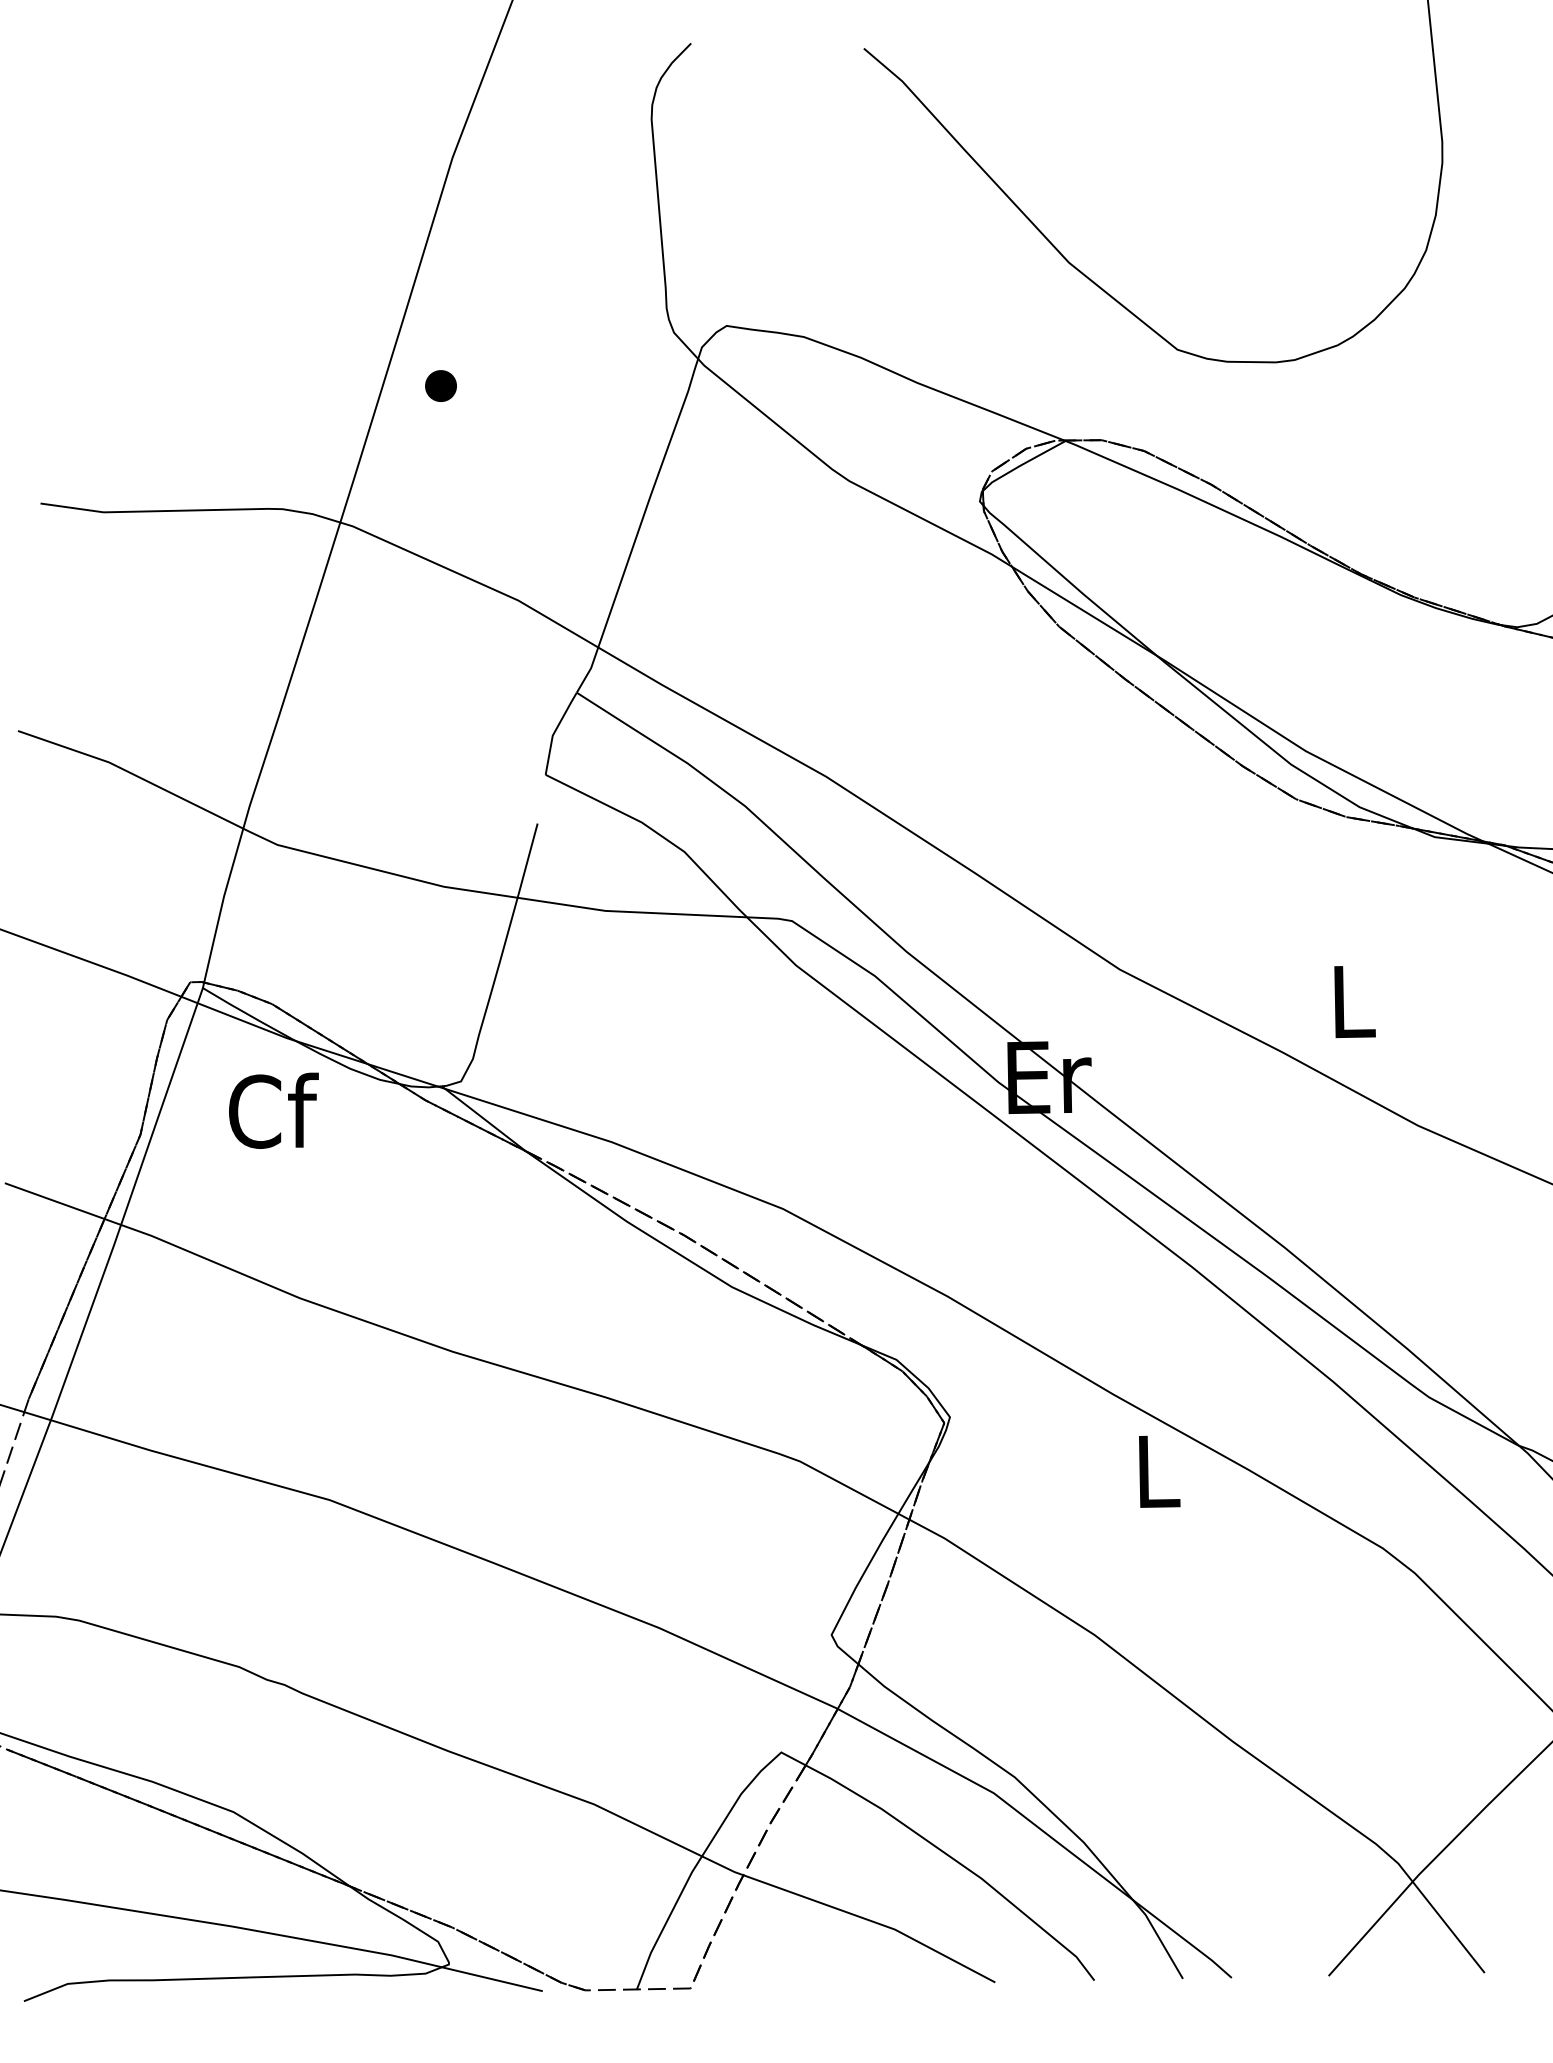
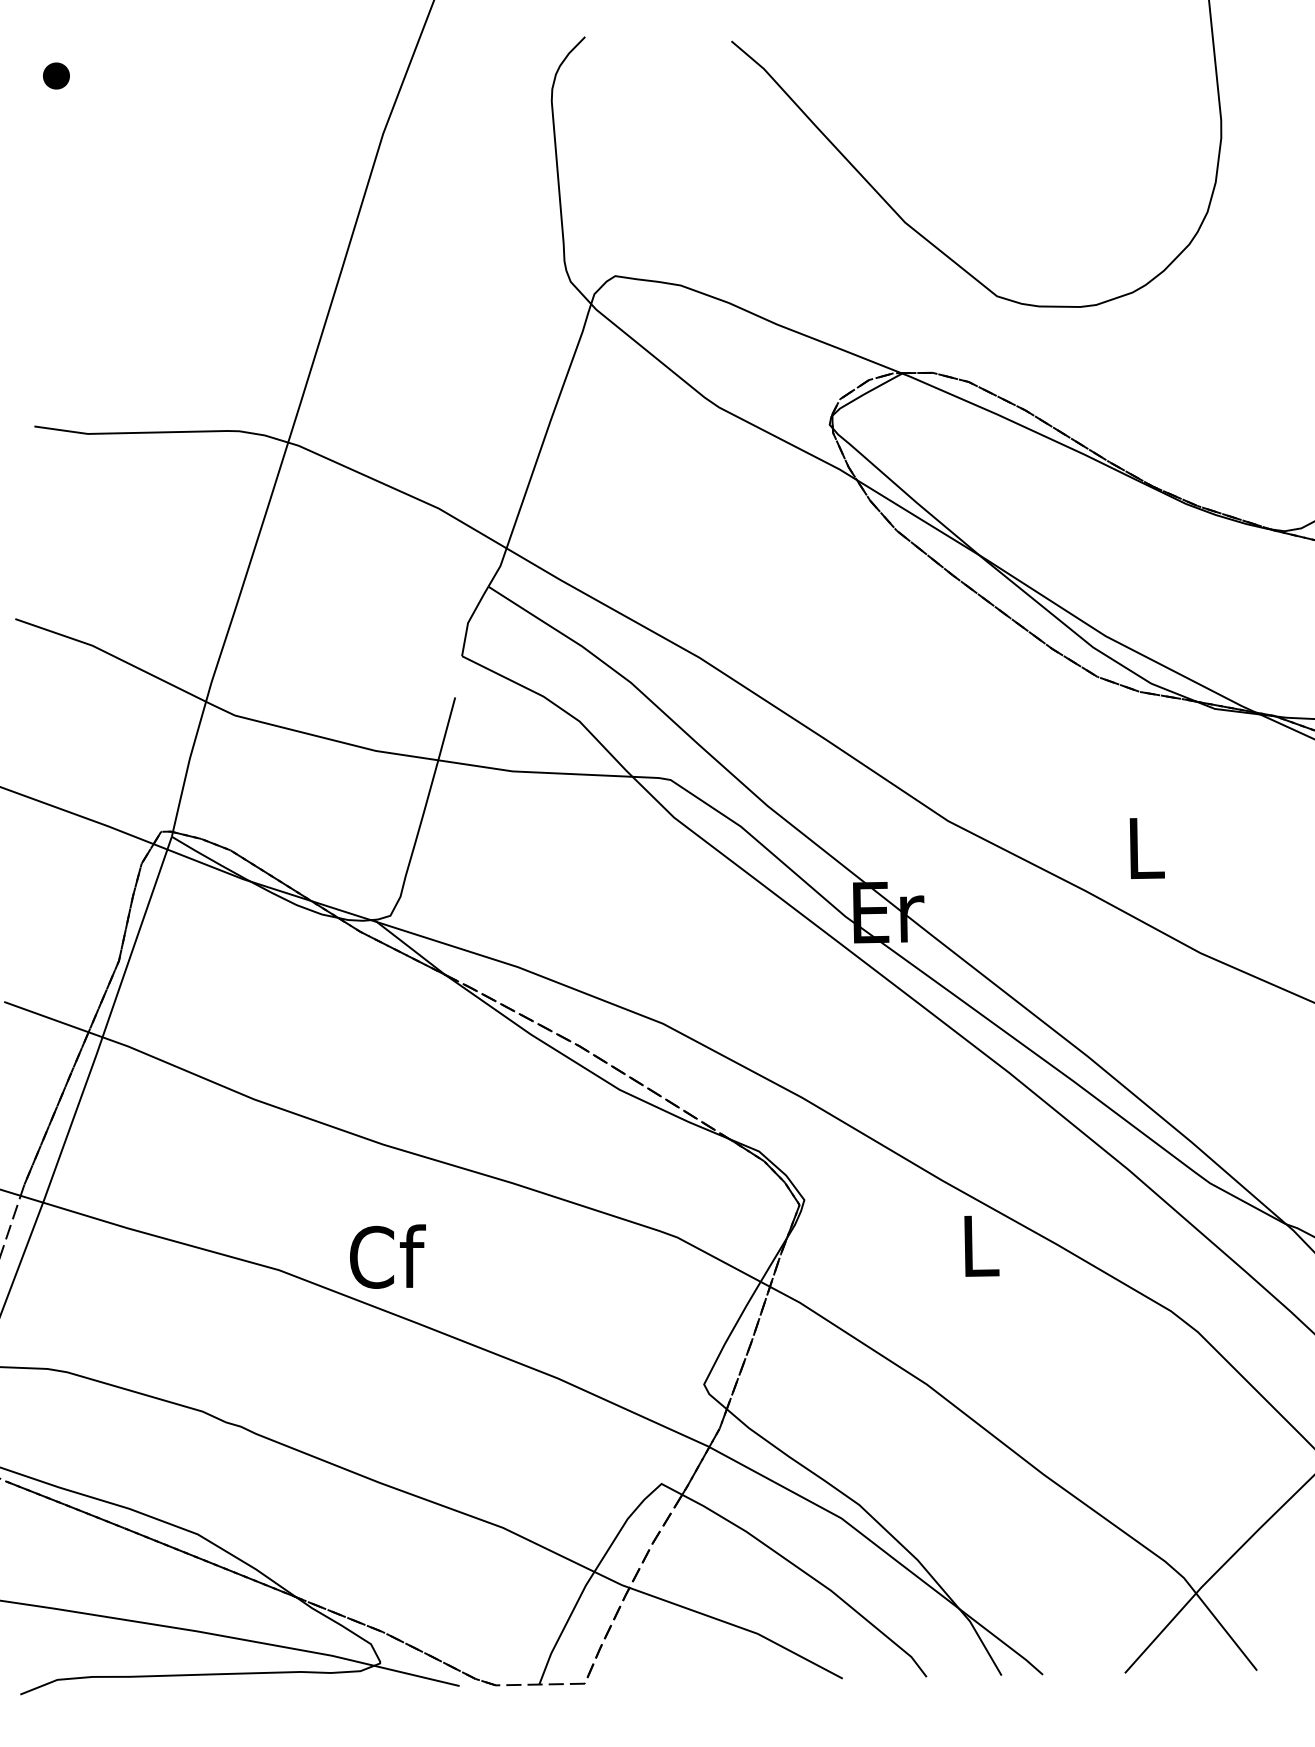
part: (441, 385) -> (56, 75), moved
text: (273, 1110) -> (387, 1256), moved

